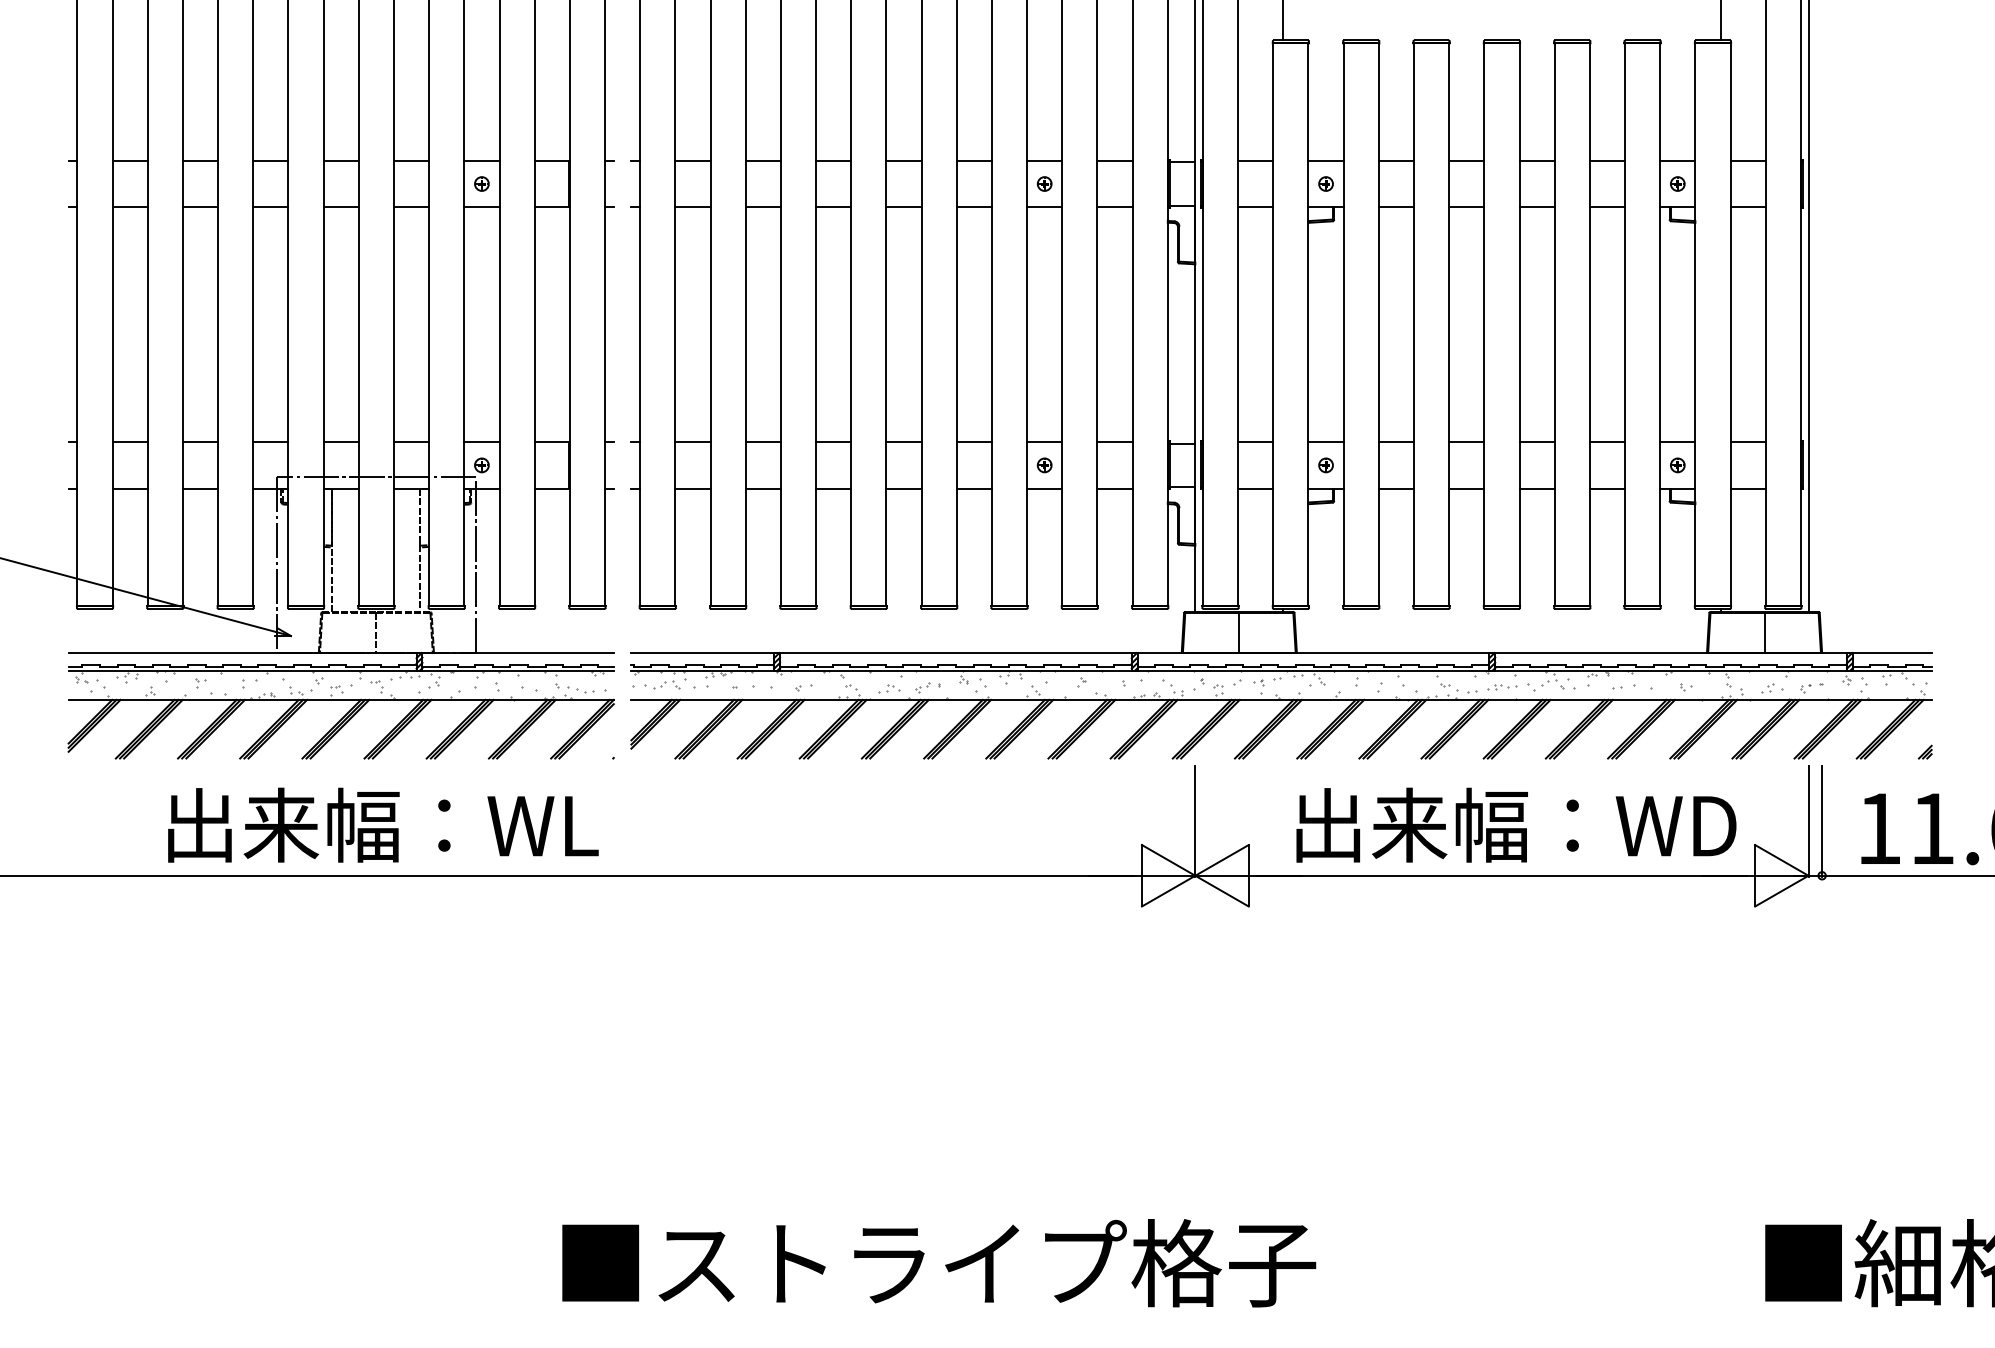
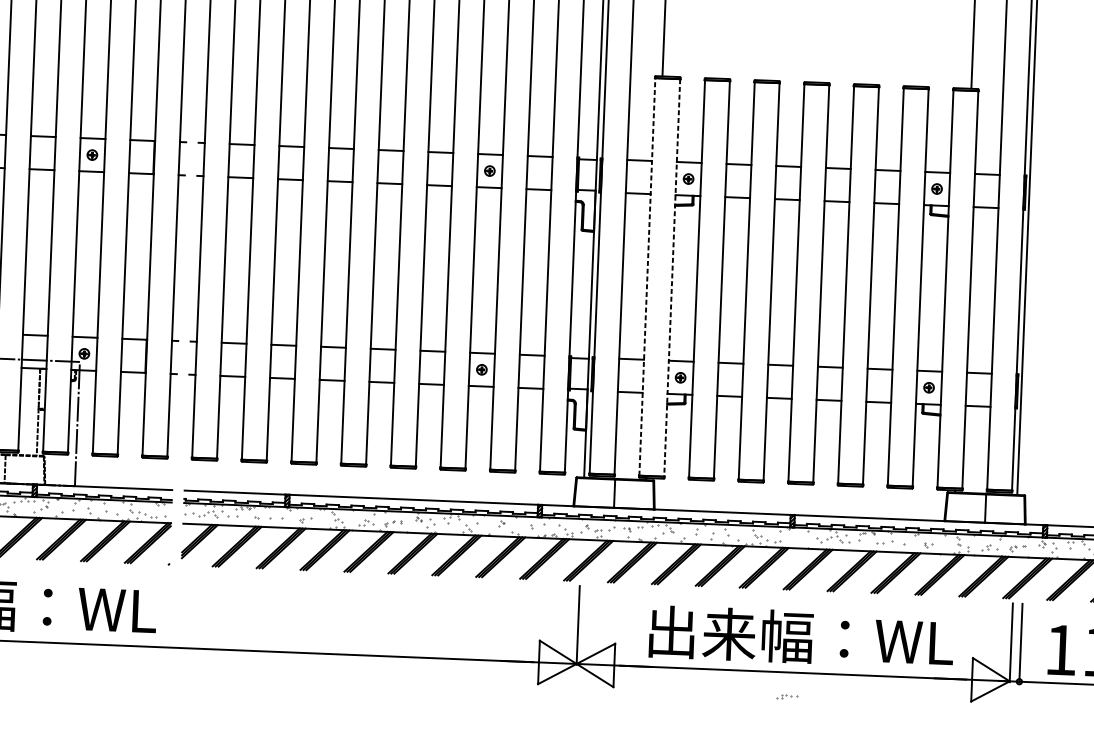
line: (1273, 324) -> (647, 276), solid -> dashed
line: (1308, 325) -> (672, 278), solid -> dashed
part: (1502, 687) -> (786, 696), moved
text: (1718, 826) -> (947, 643), 出来幅：WD -> 出来幅：WL

